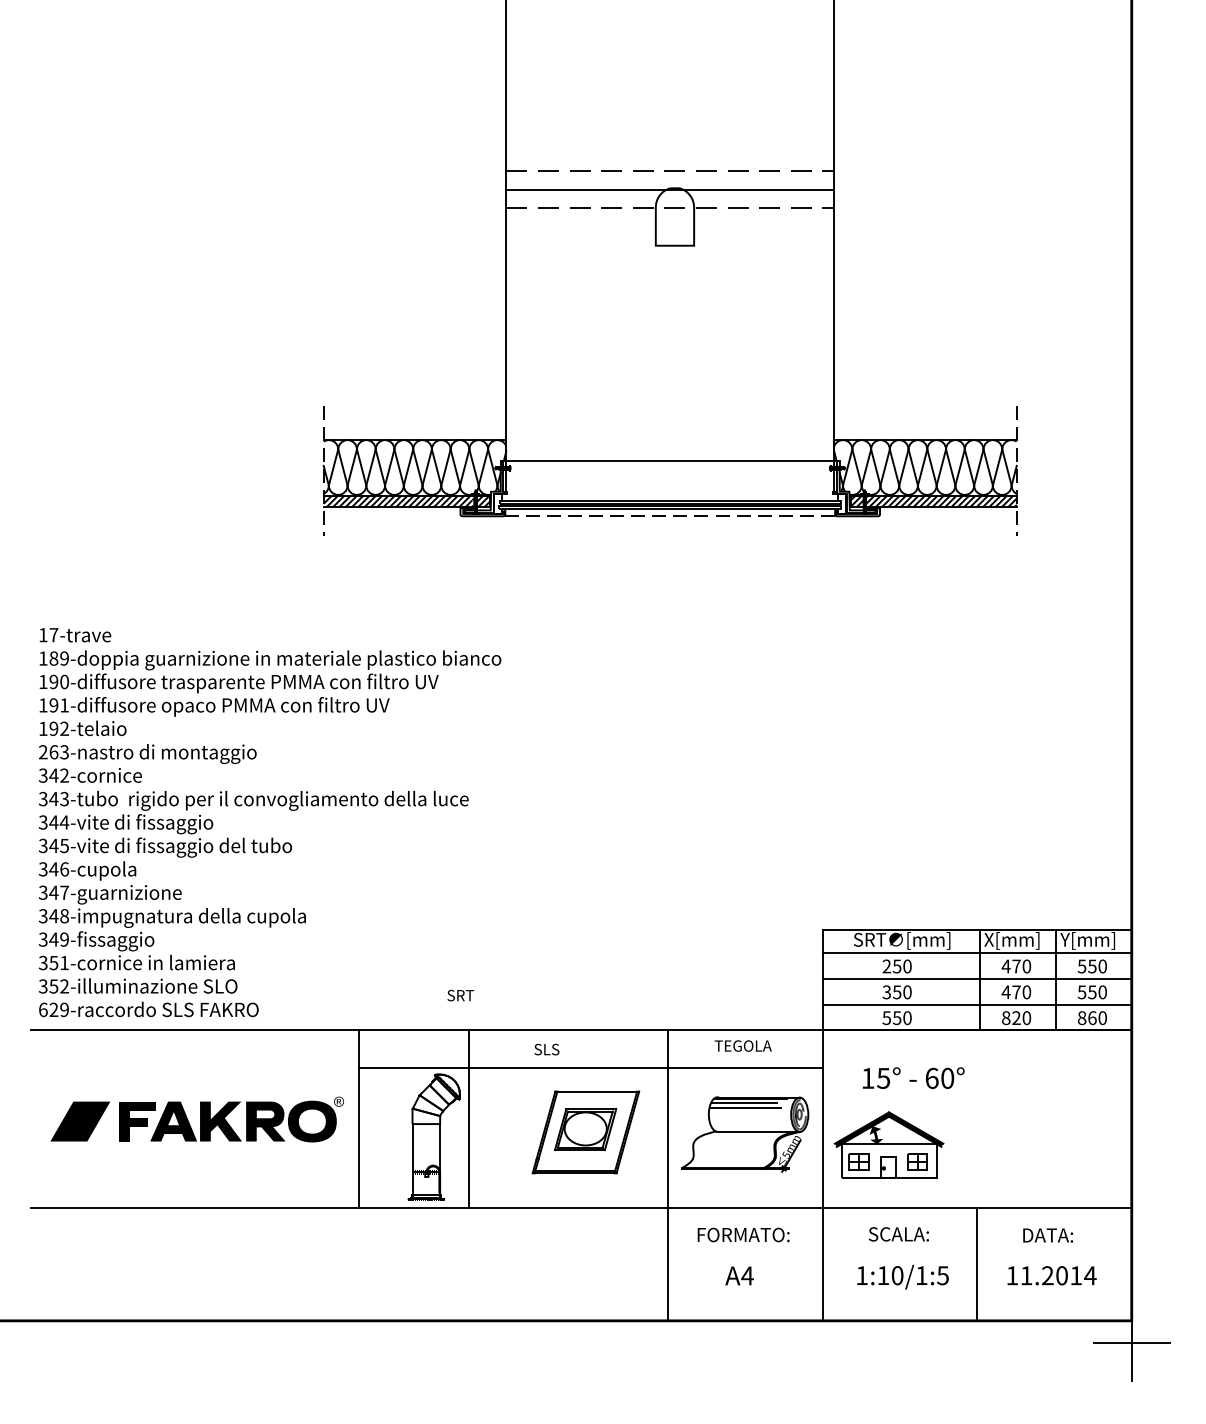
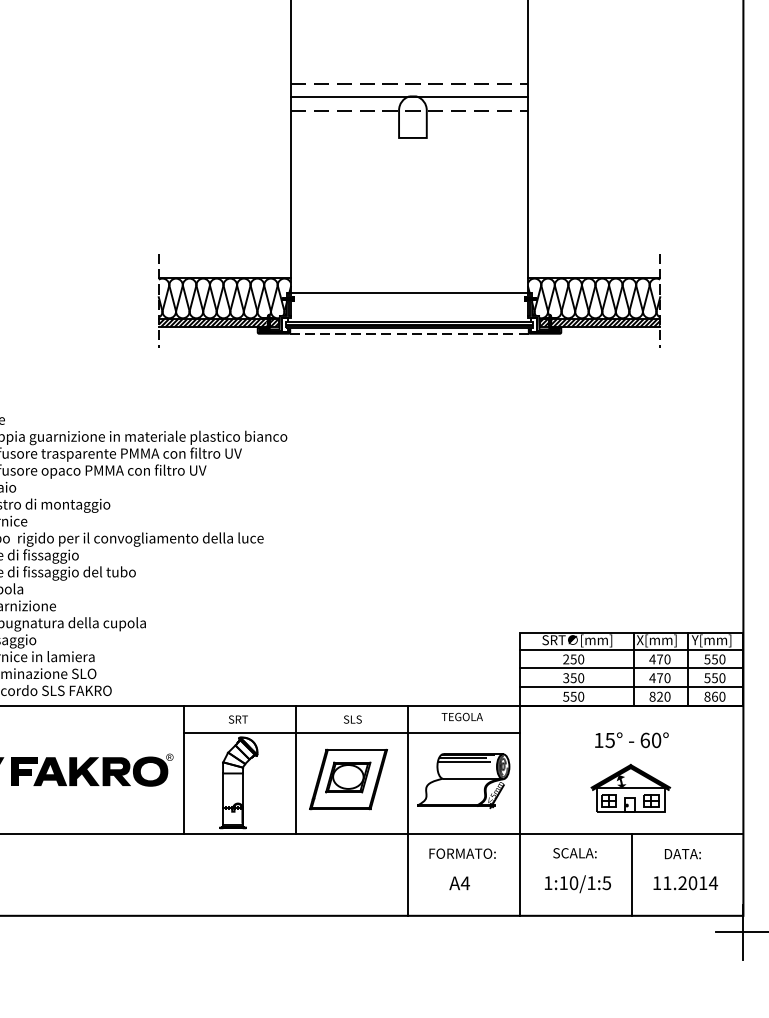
text: (460, 995) -> (238, 719), moved
text: (546, 1049) -> (352, 719), moved
text: (913, 1077) -> (631, 739), moved
line: (469, 1119) -> (296, 770), moved
part: (888, 1144) -> (630, 788), moved

